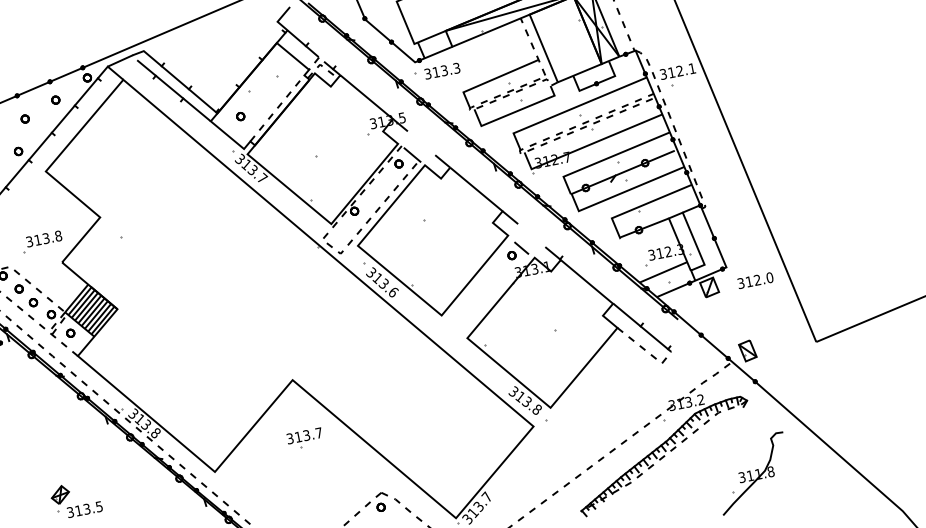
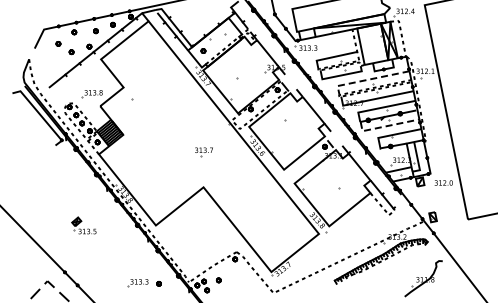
line: (568, 109) -> (367, 79), solid -> dashed
line: (621, 193) -> (385, 126), solid -> dashed
part: (304, 440) -> (203, 152), moved

